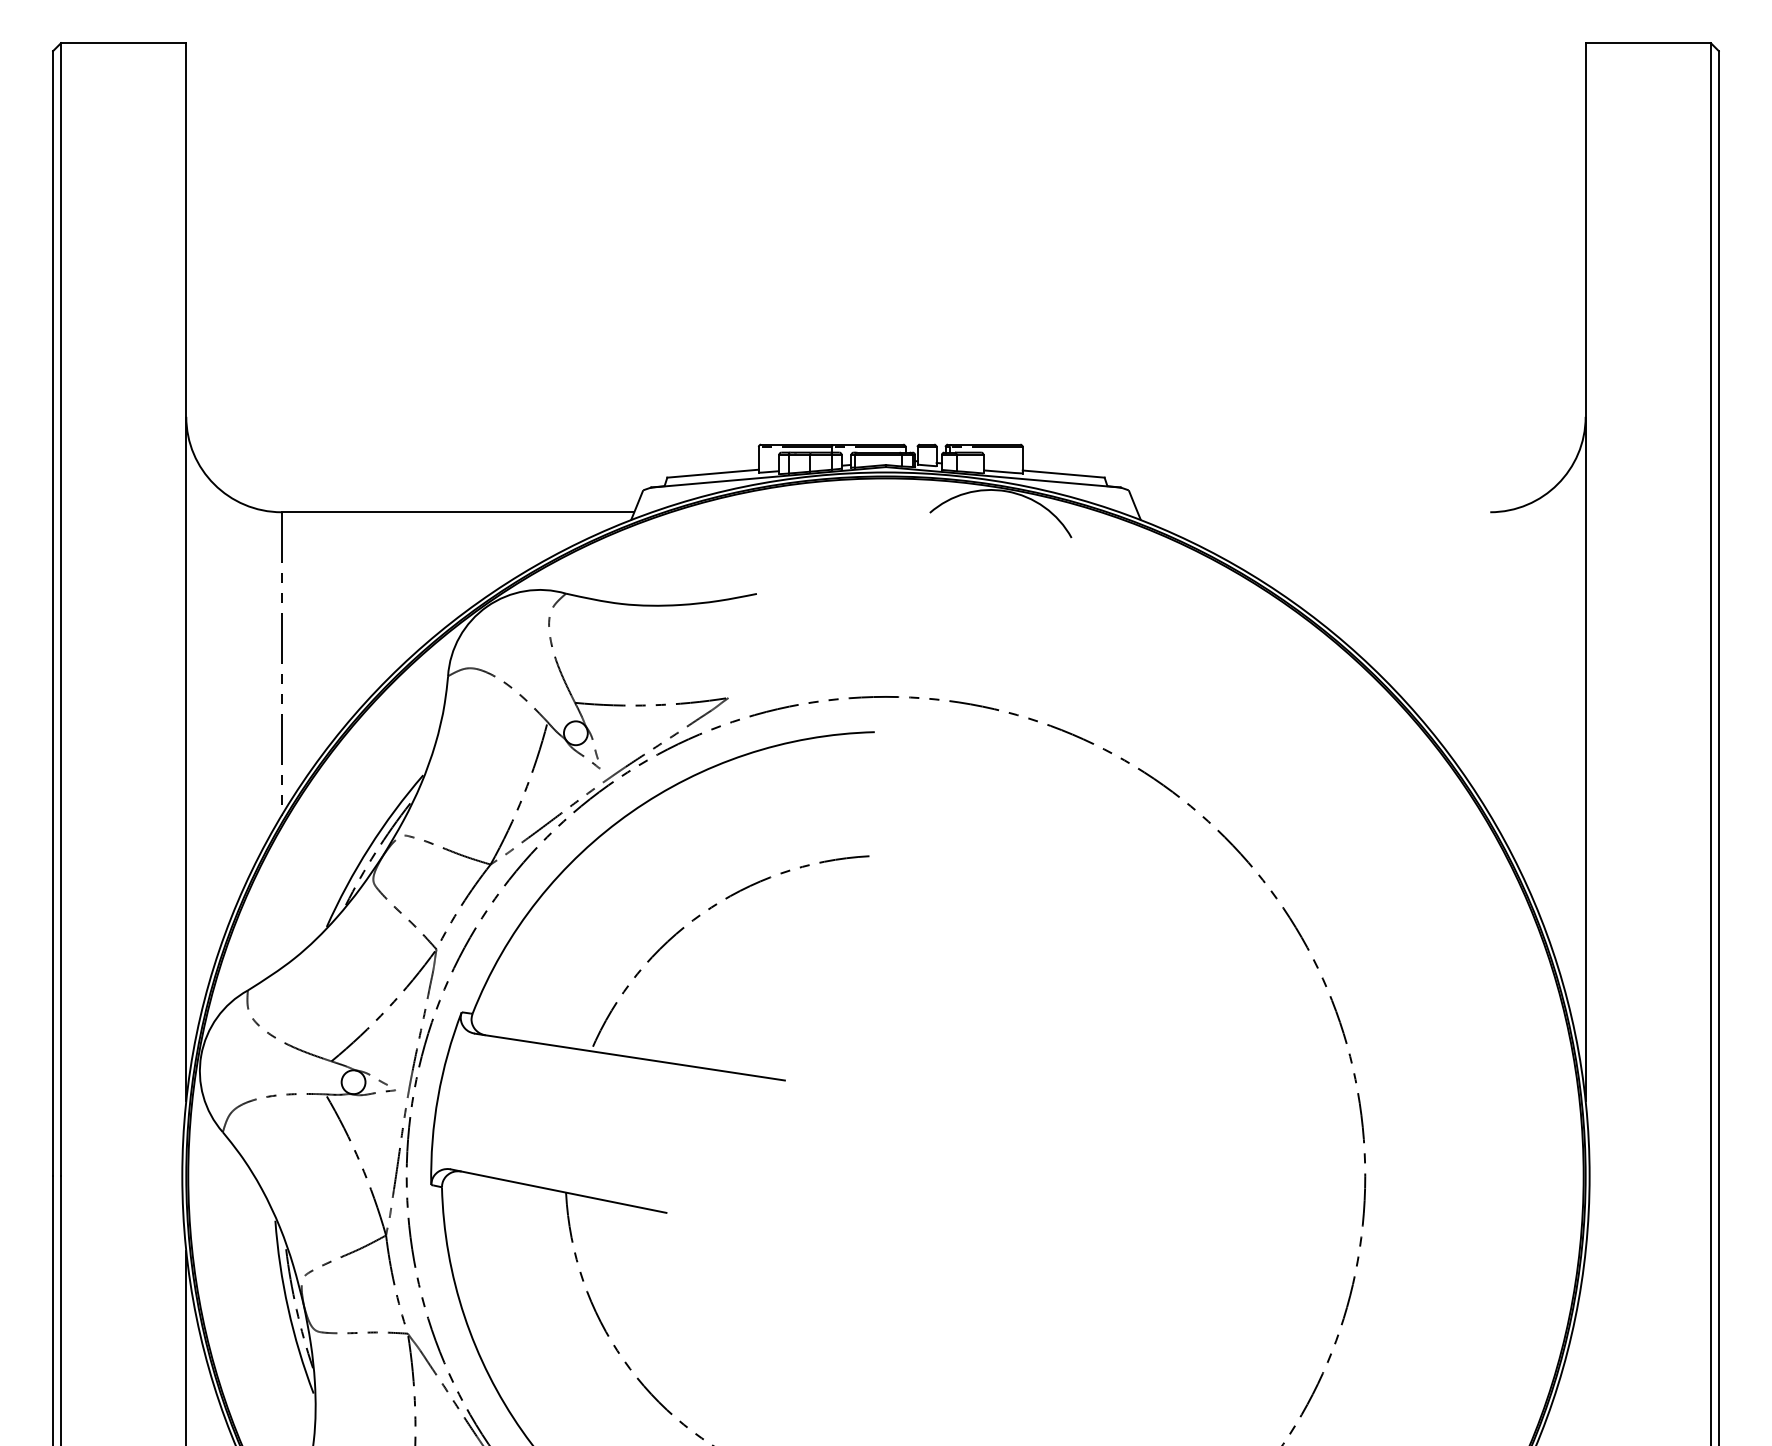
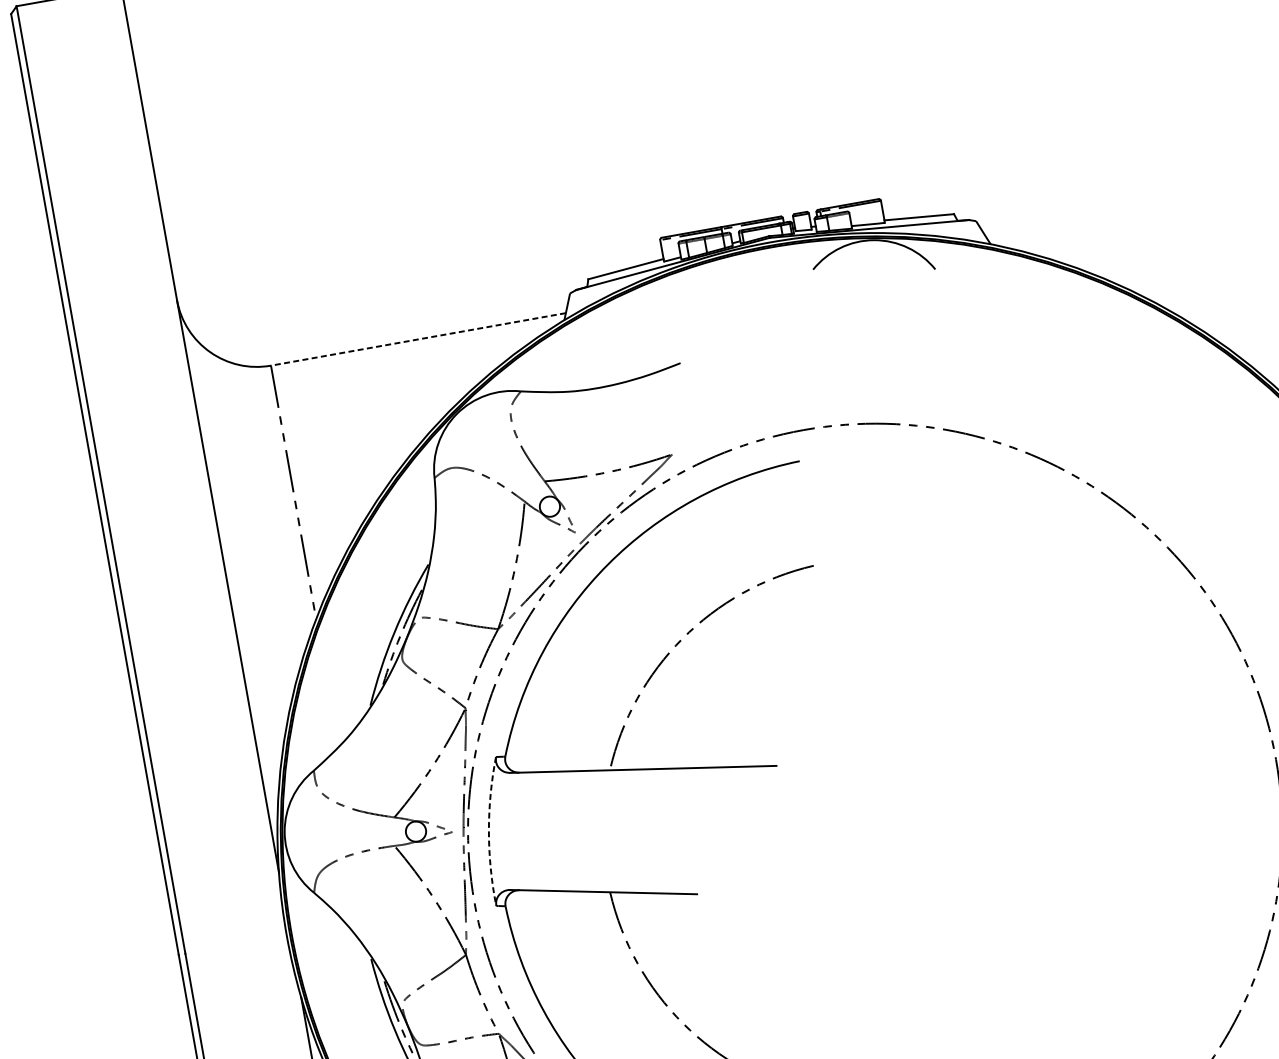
line: (457, 512) -> (418, 339), solid -> dashed
arc: (438, 1097) -> (489, 831), solid -> dashed

